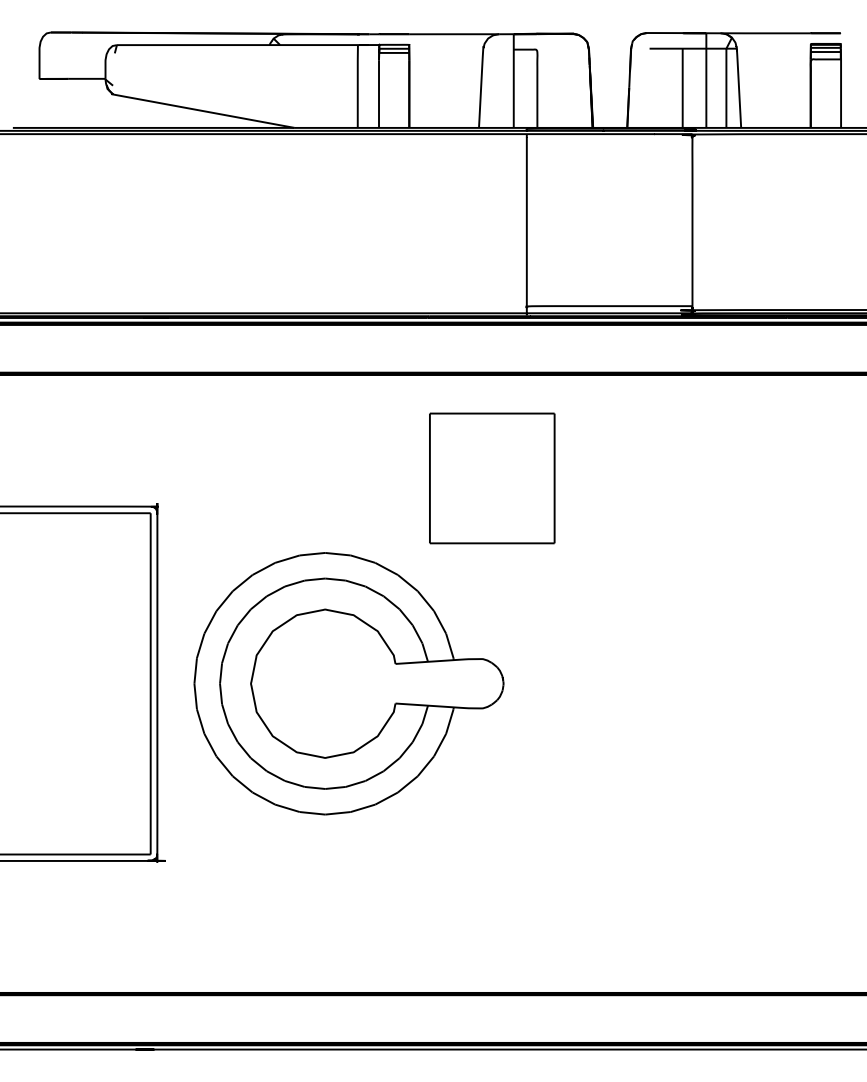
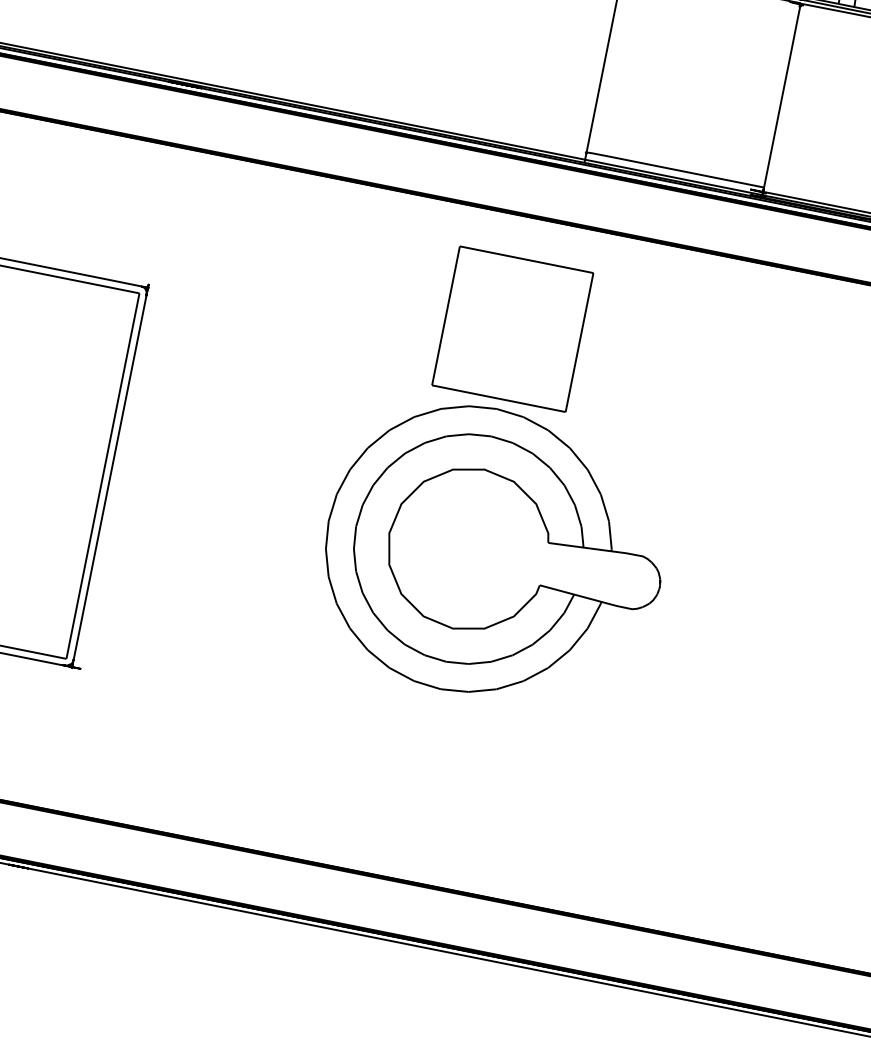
part: (348, 683) -> (493, 553), moved

